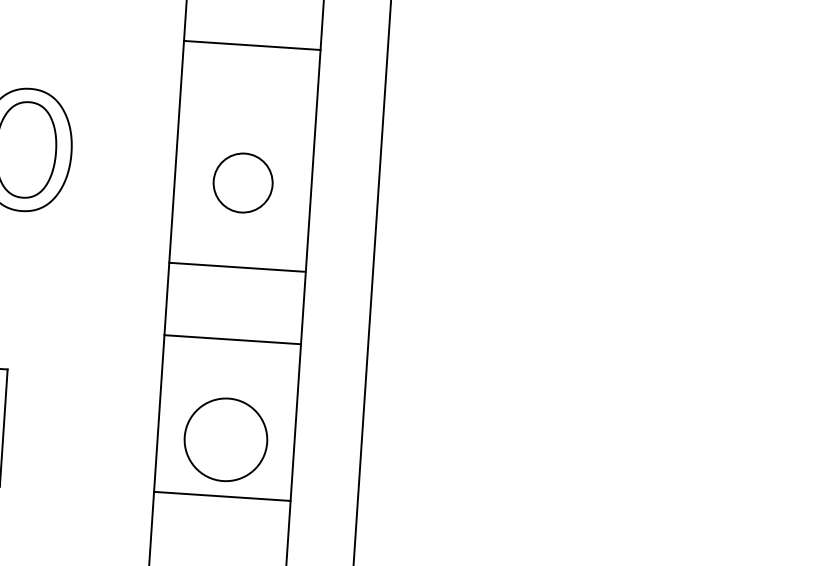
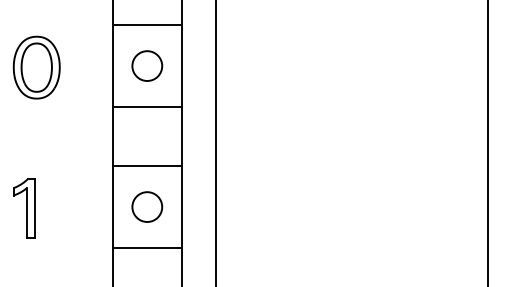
line: (250, 45) -> (146, 25), moved
circle: (243, 181) -> (147, 65), moved
line: (235, 266) -> (146, 106), moved
line: (231, 339) -> (146, 166), moved
circle: (226, 438) -> (147, 206), size x0.71
line: (220, 495) -> (146, 247), moved

